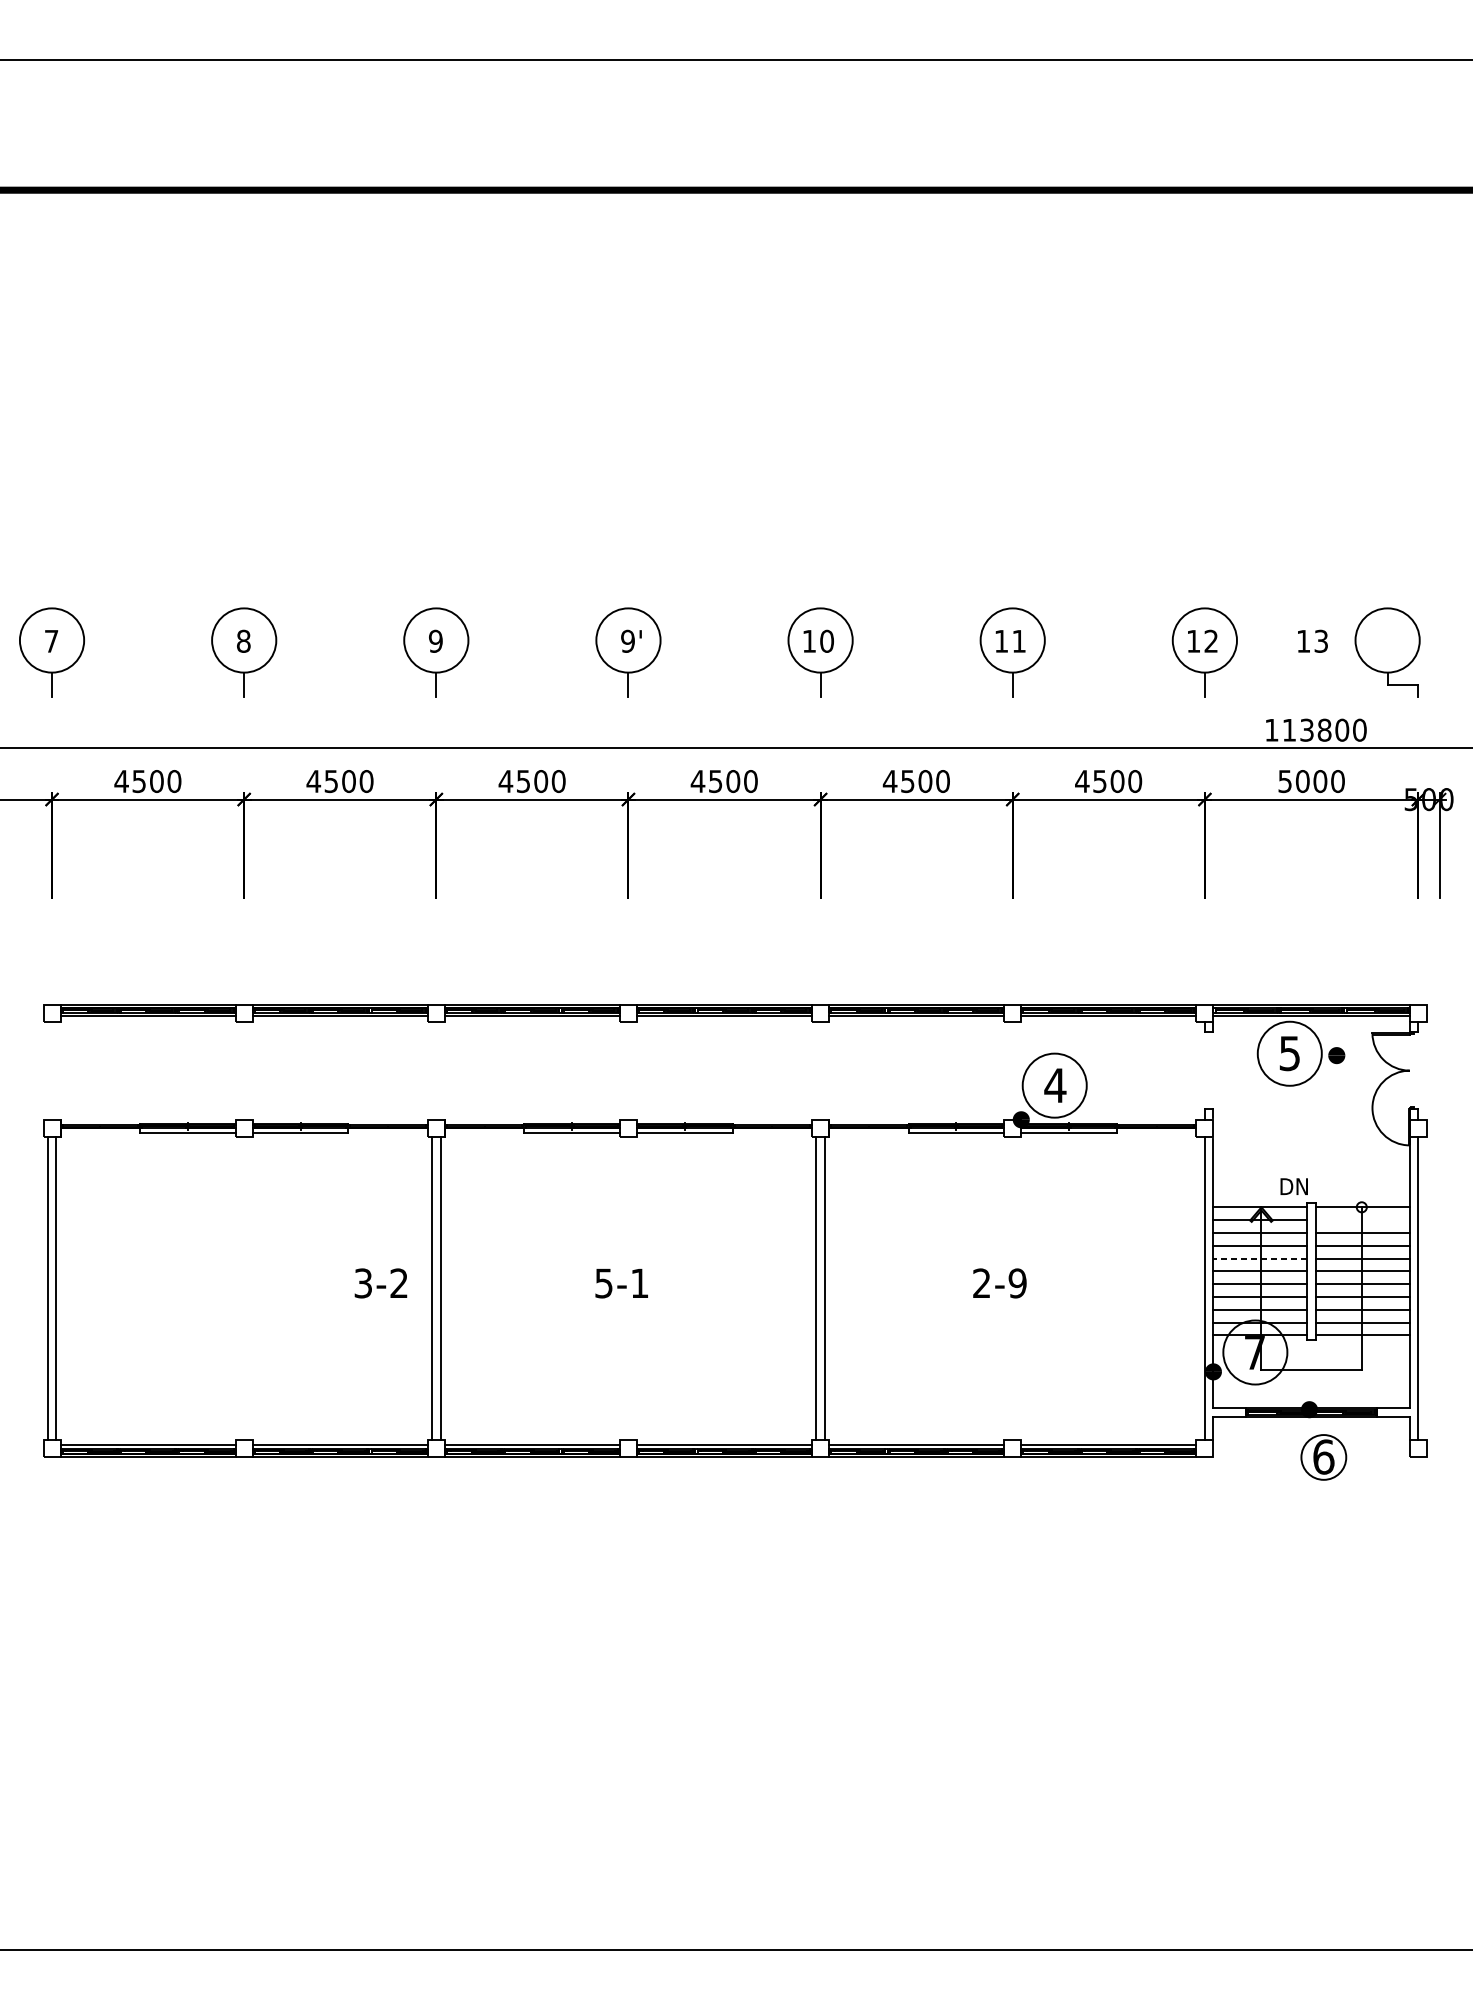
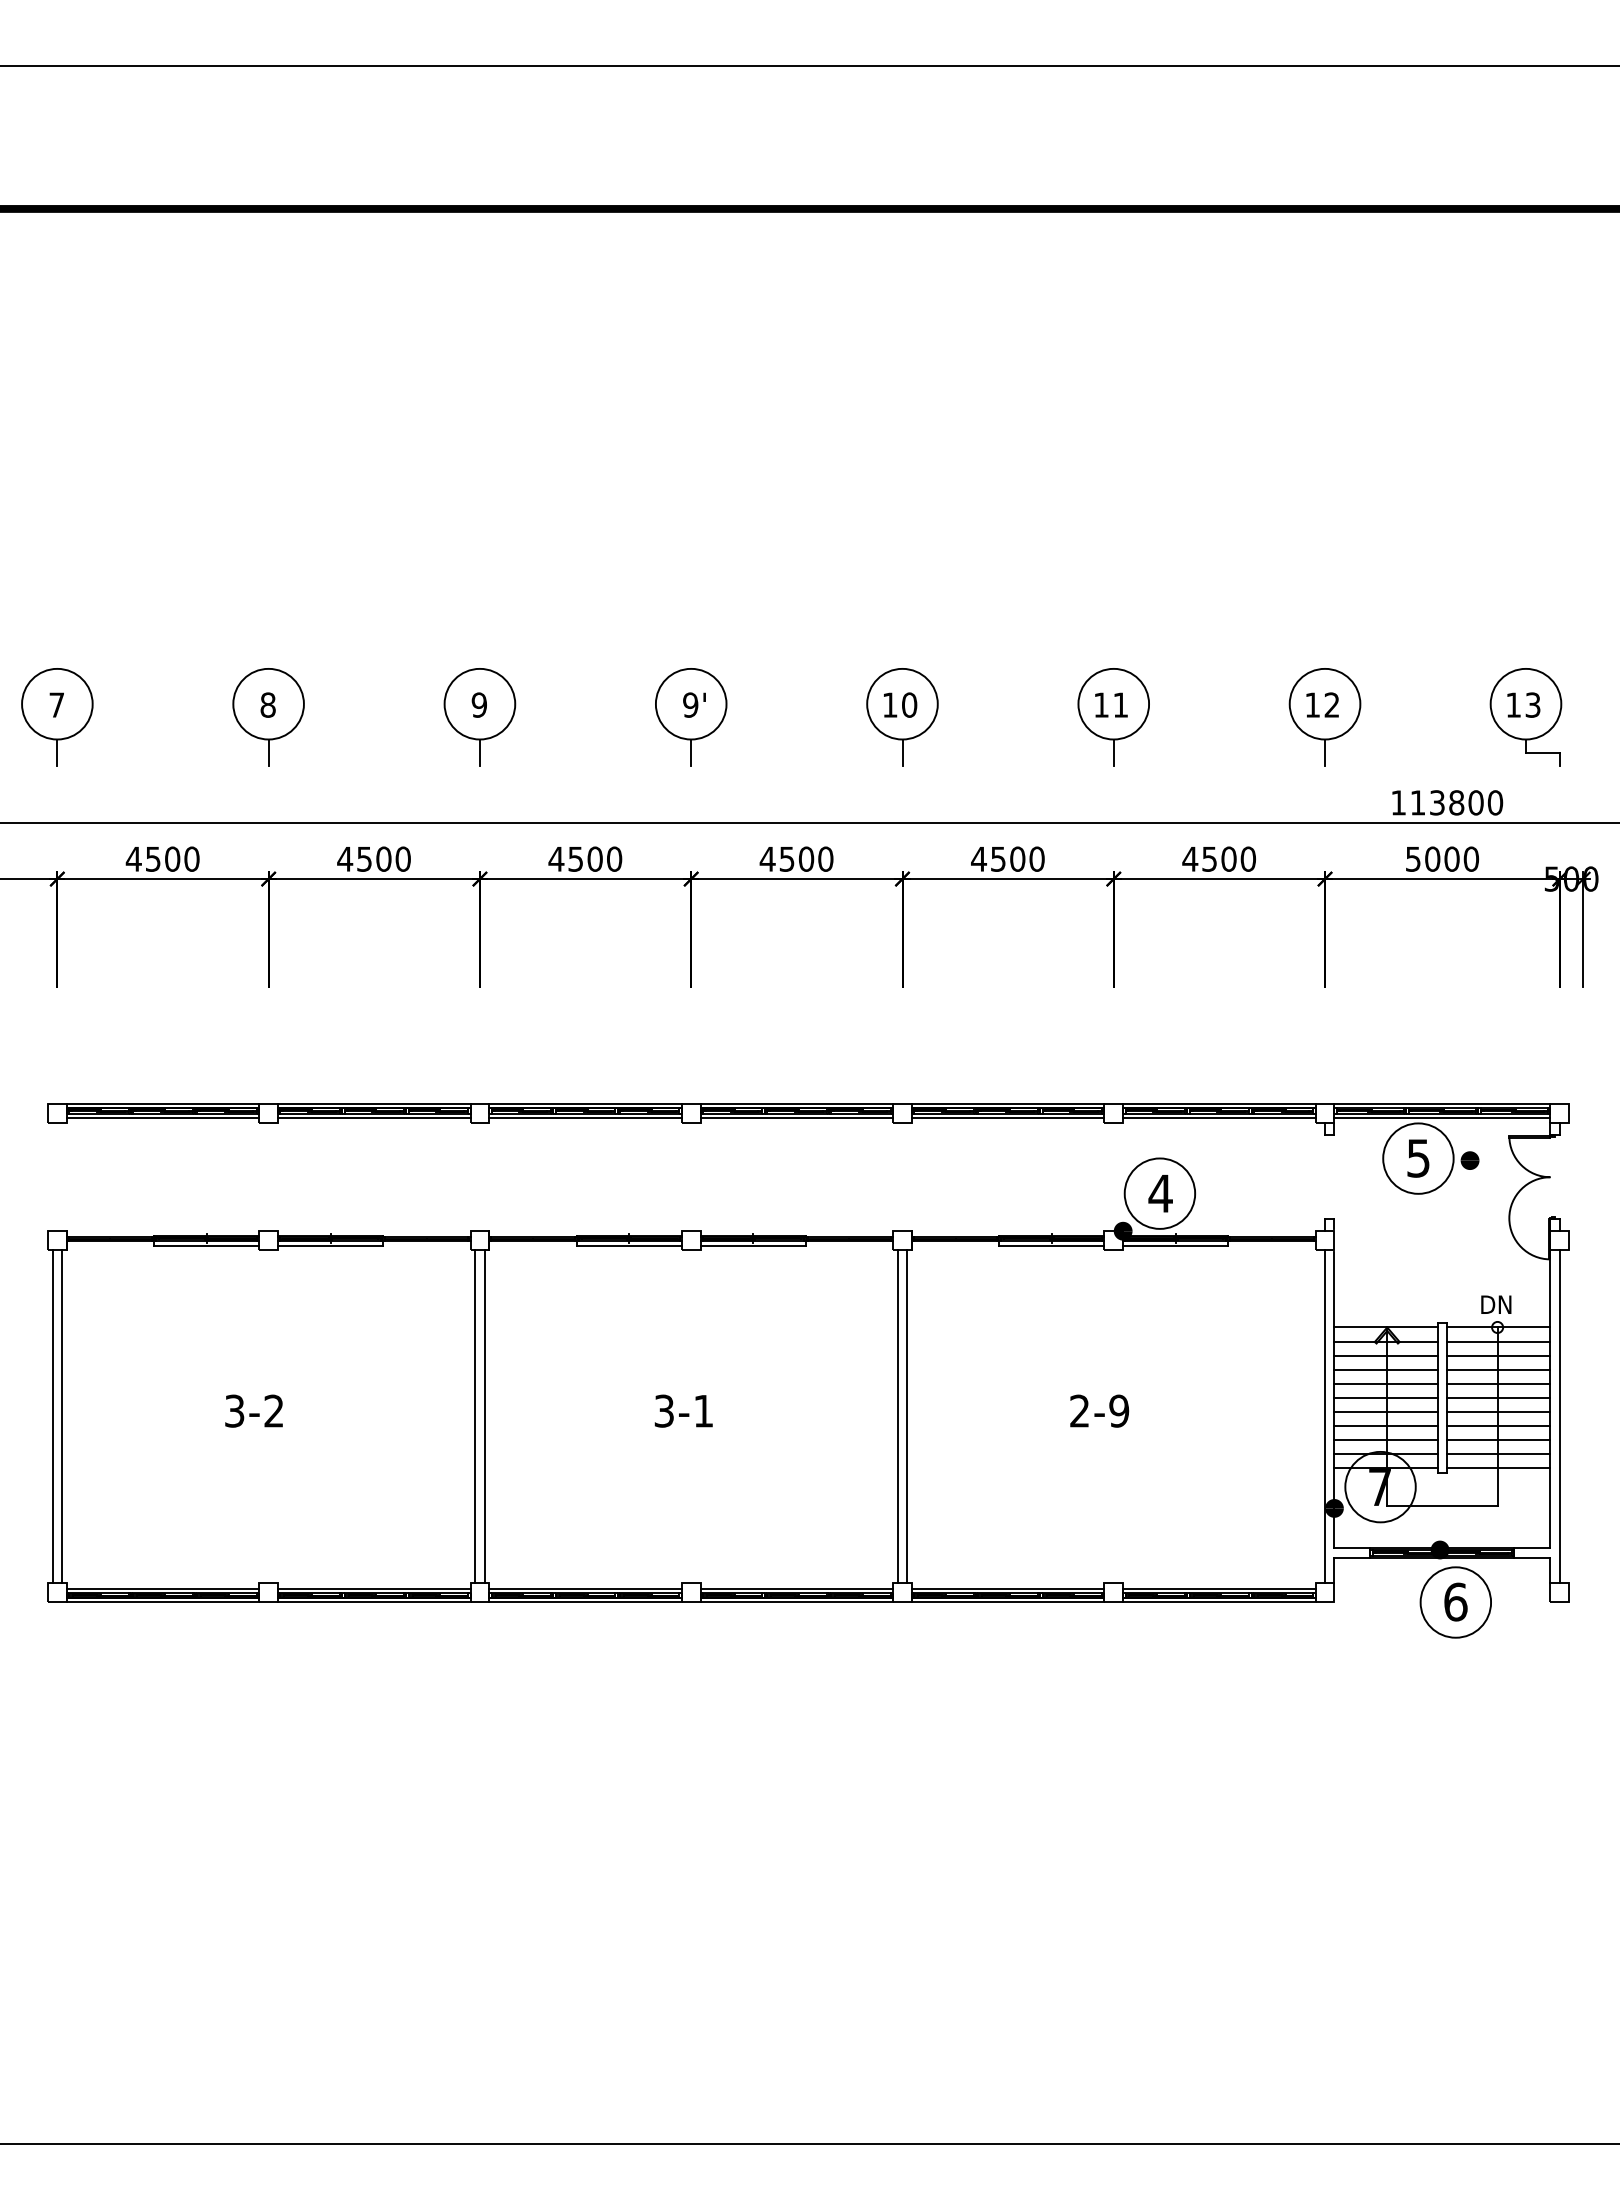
text: (1312, 640) -> (1523, 704), moved
text: (1294, 1186) -> (1496, 1304), moved
line: (1362, 1220) -> (1498, 1341), added
line: (1260, 1258) -> (1386, 1383), dashed -> solid
text: (380, 1282) -> (253, 1410), moved
text: (604, 1282) -> (664, 1410), 5-1 -> 3-1
circle: (1323, 1457) -> (1455, 1602), size x1.43

